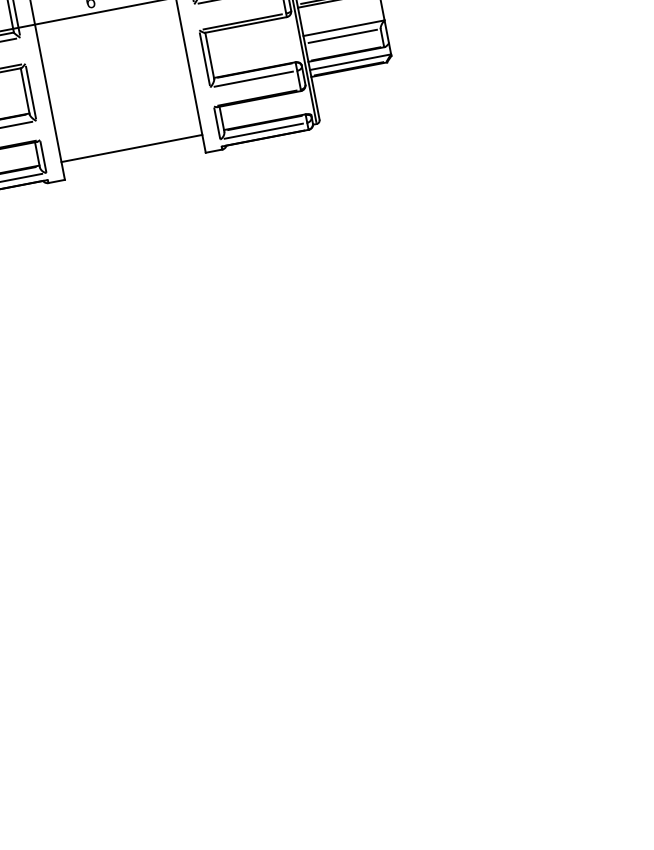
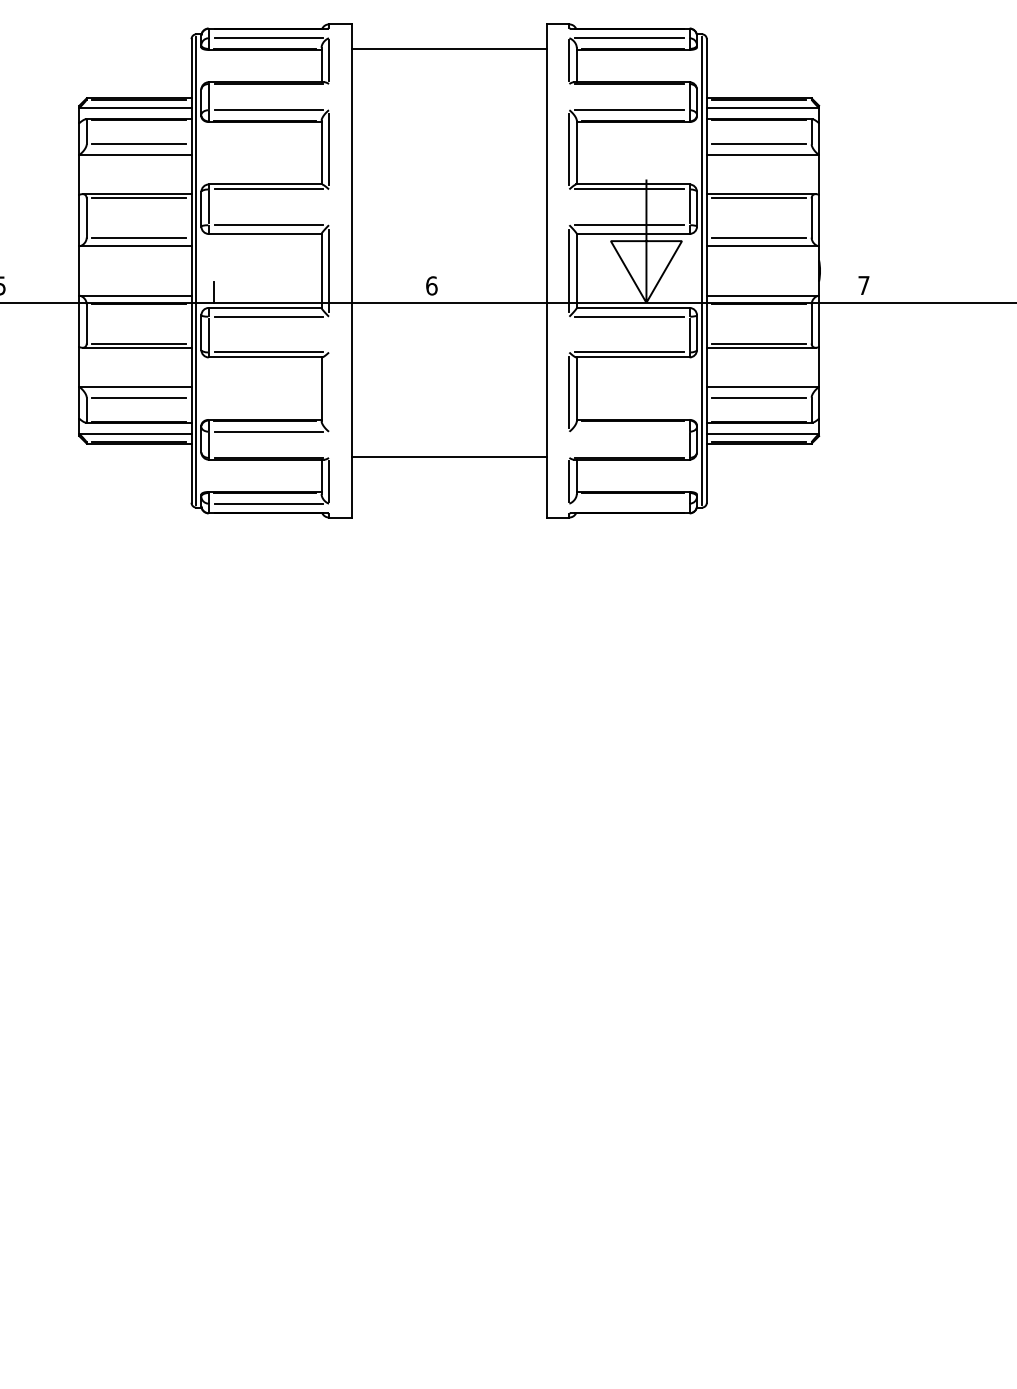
line: (253, 79) -> (629, 431), removed
line: (30, 92) -> (328, 392), removed
line: (263, 131) -> (629, 503), removed
line: (131, 148) -> (448, 456), moved

